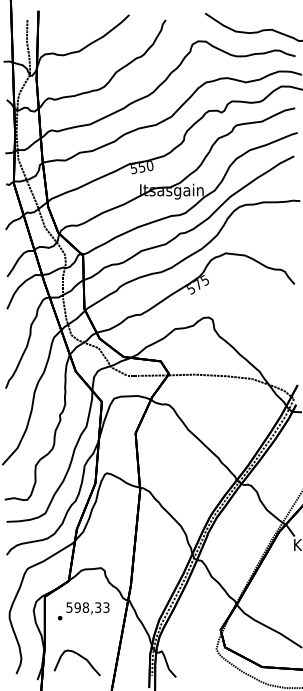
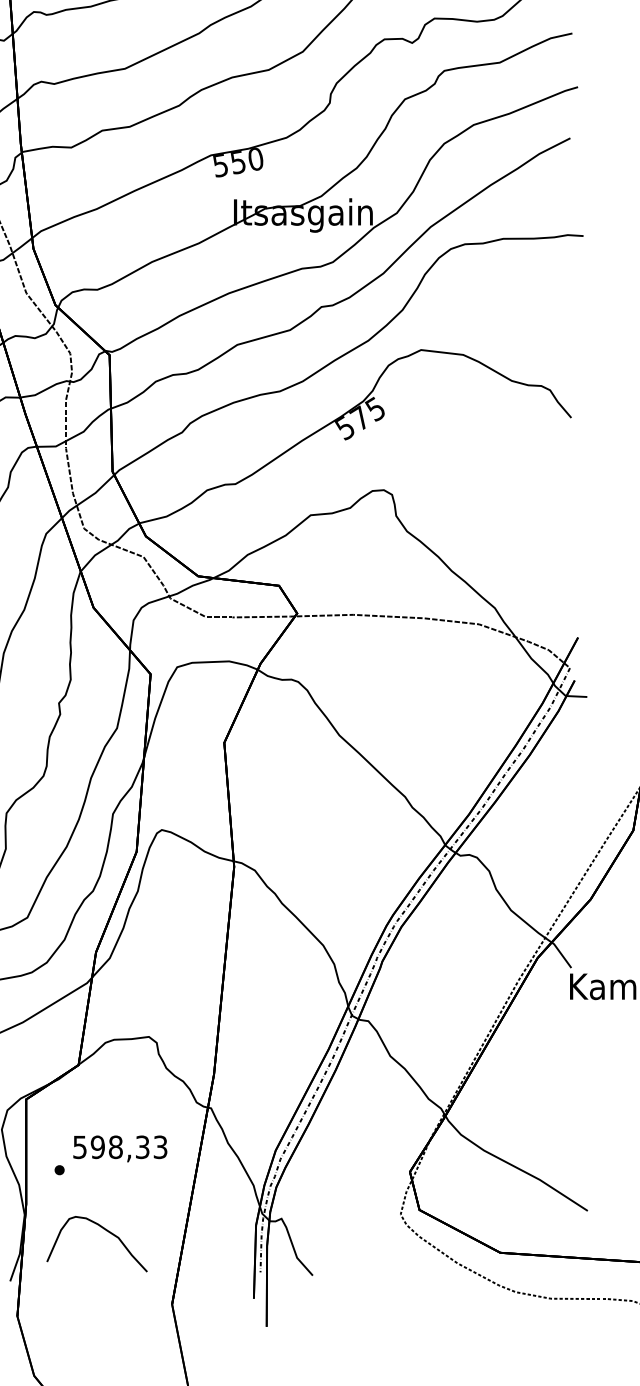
text: (83, 611) -> (110, 1155), moved

